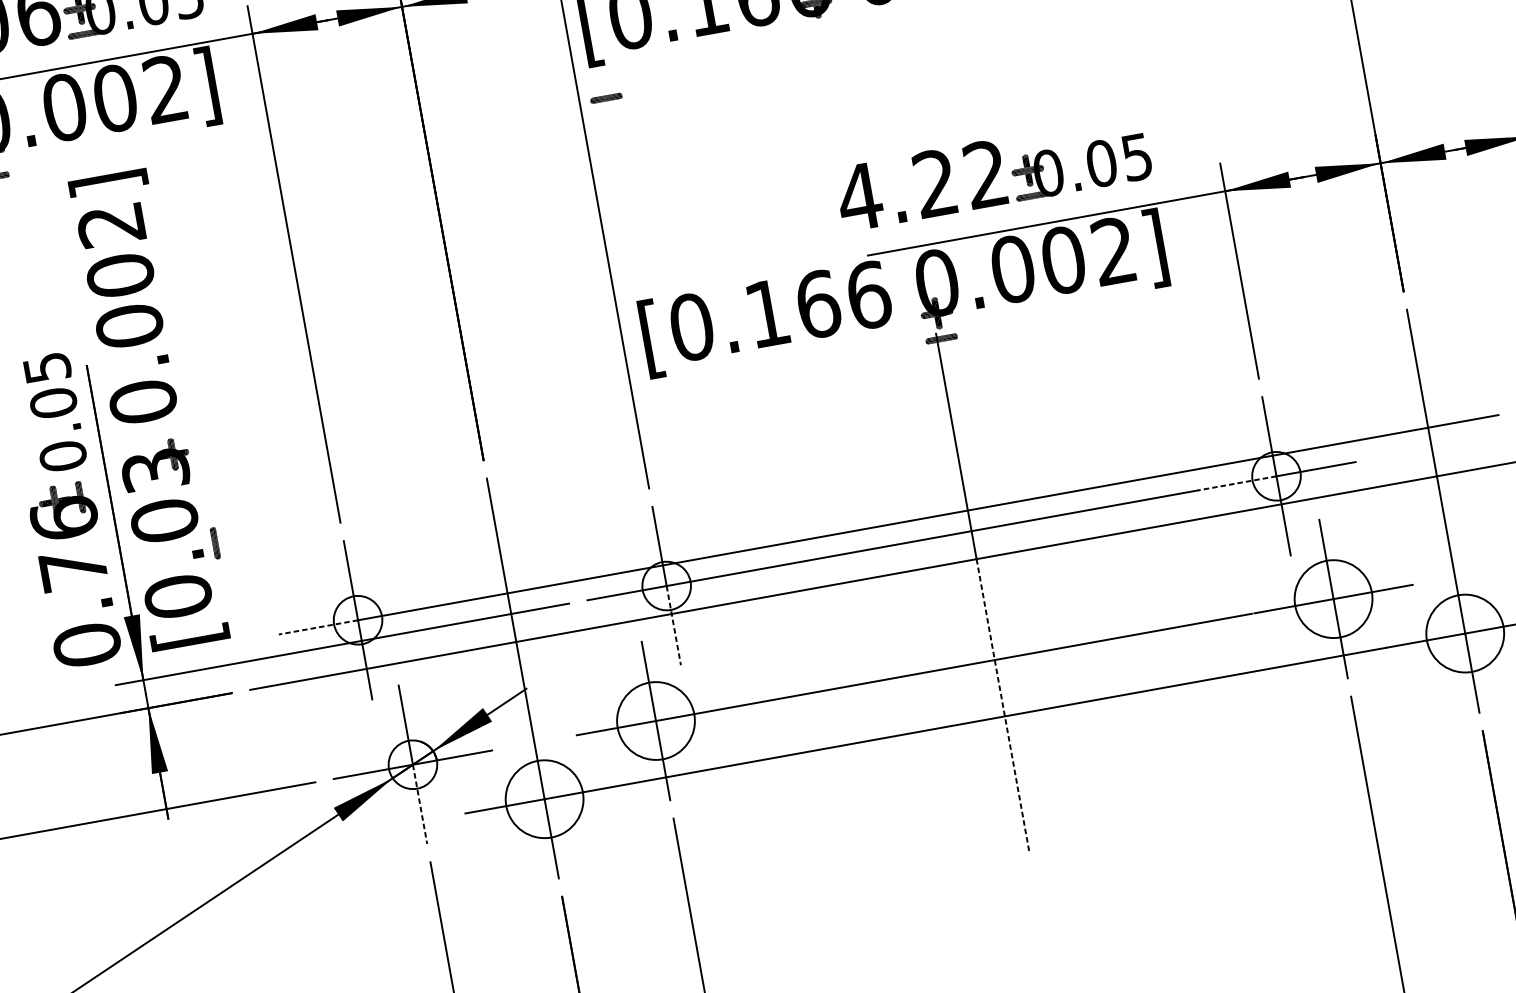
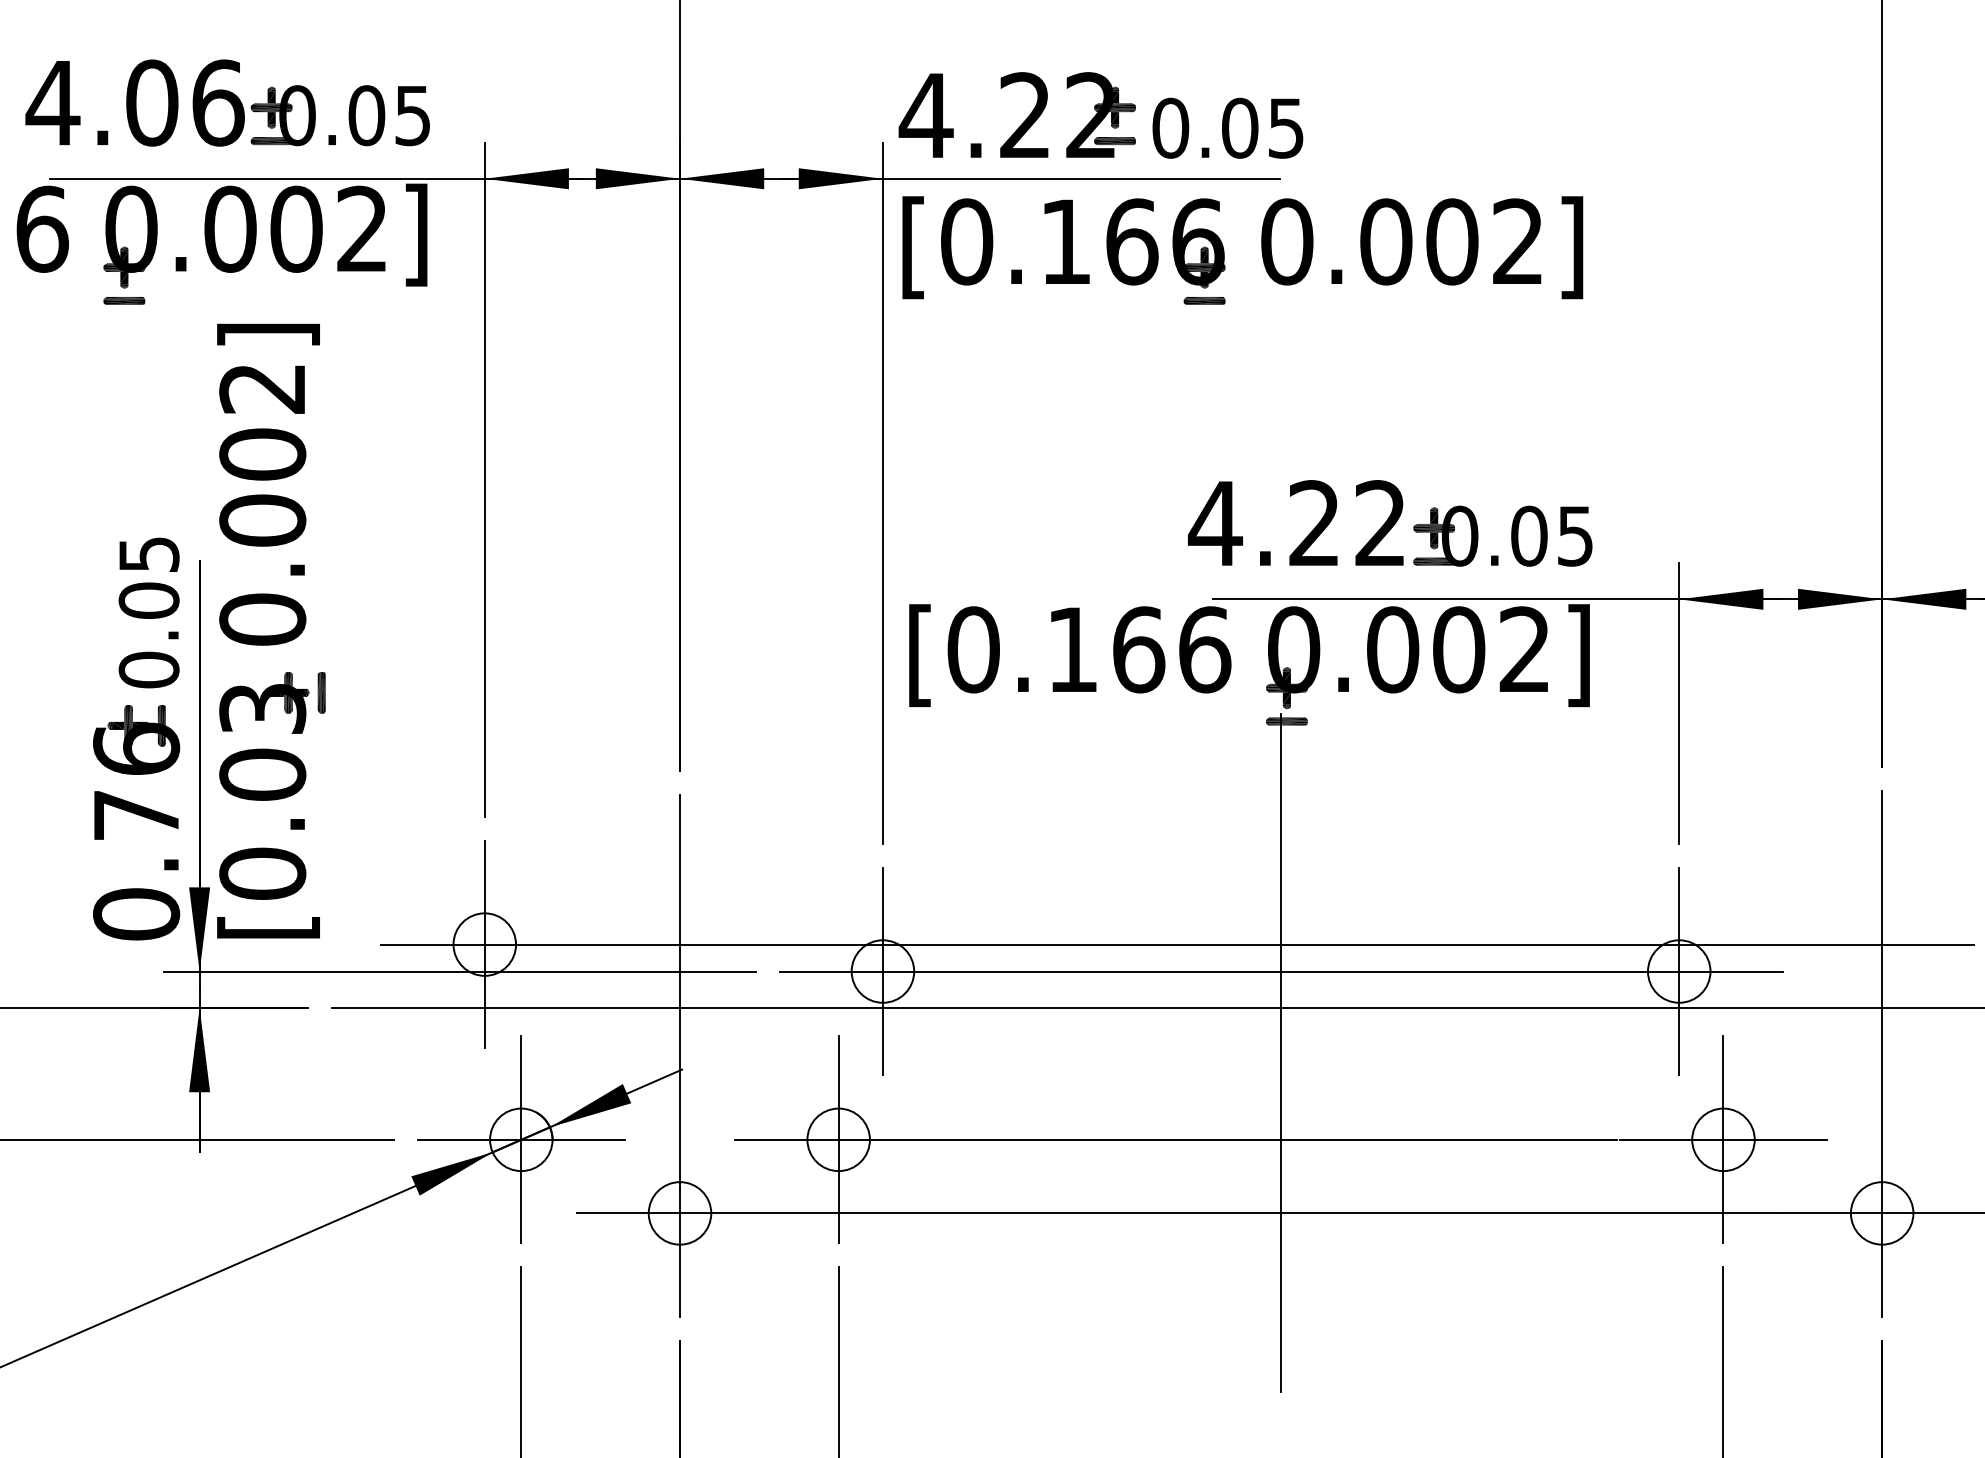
part: (606, 98) -> (1204, 300), moved
line: (1236, 483) -> (1627, 971), dashed -> solid
part: (215, 543) -> (321, 692), moved
circle: (1333, 598) -> (1723, 1139), size x0.62
line: (673, 625) -> (882, 1023), dashed -> solid
line: (318, 627) -> (433, 944), dashed -> solid
circle: (1464, 633) -> (1881, 1213), size x0.62
line: (1003, 706) -> (1281, 1200), dashed -> solid
circle: (655, 720) -> (838, 1139), size x0.62
circle: (544, 799) -> (679, 1213), size x0.62
line: (420, 804) -> (521, 1191), dashed -> solid

